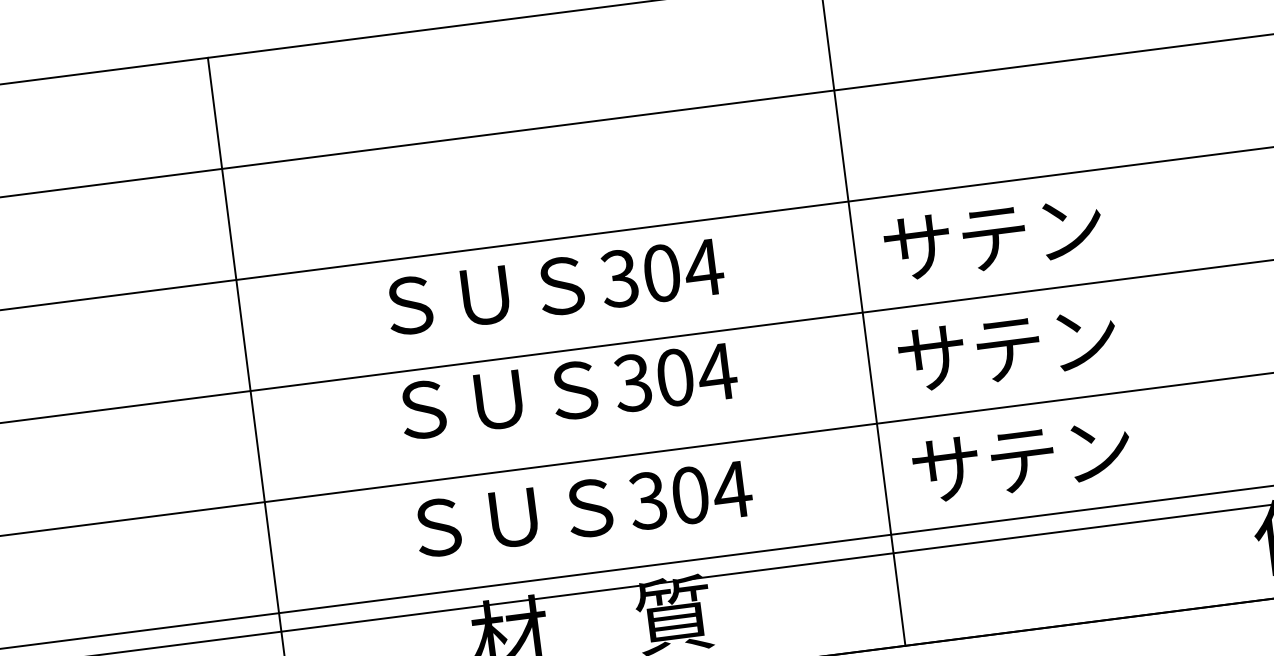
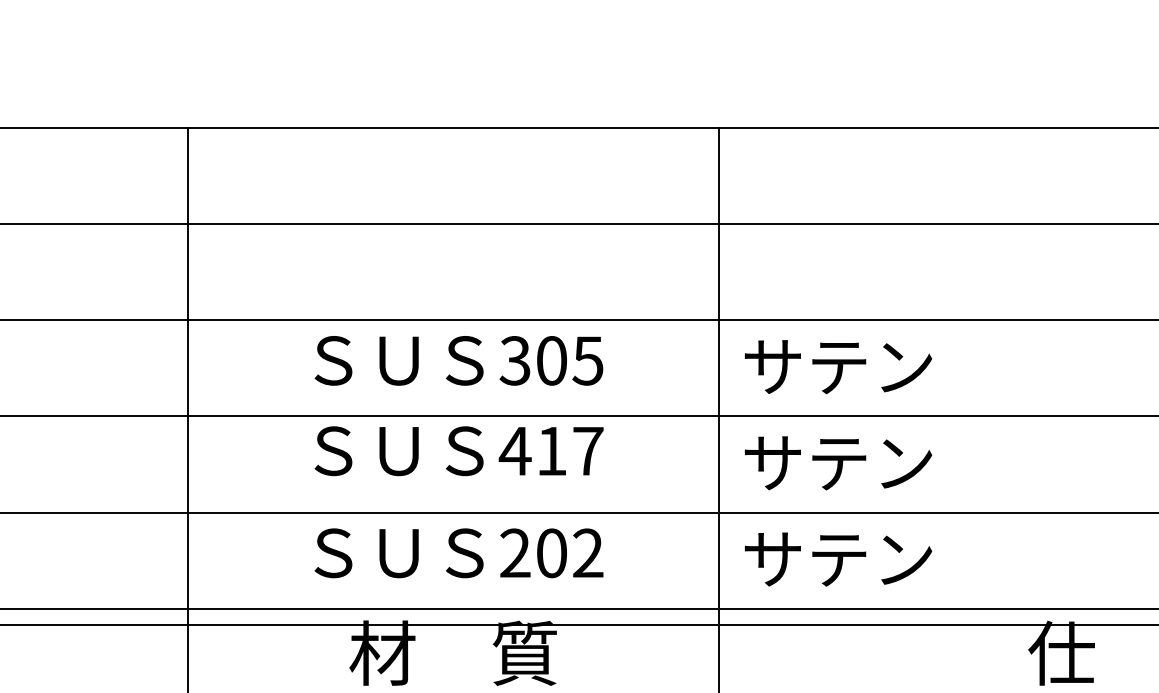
text: (703, 267) -> (587, 360), 304 -> 305
text: (674, 377) -> (551, 451), 304 -> 417
text: (690, 495) -> (551, 553), 304 -> 202

